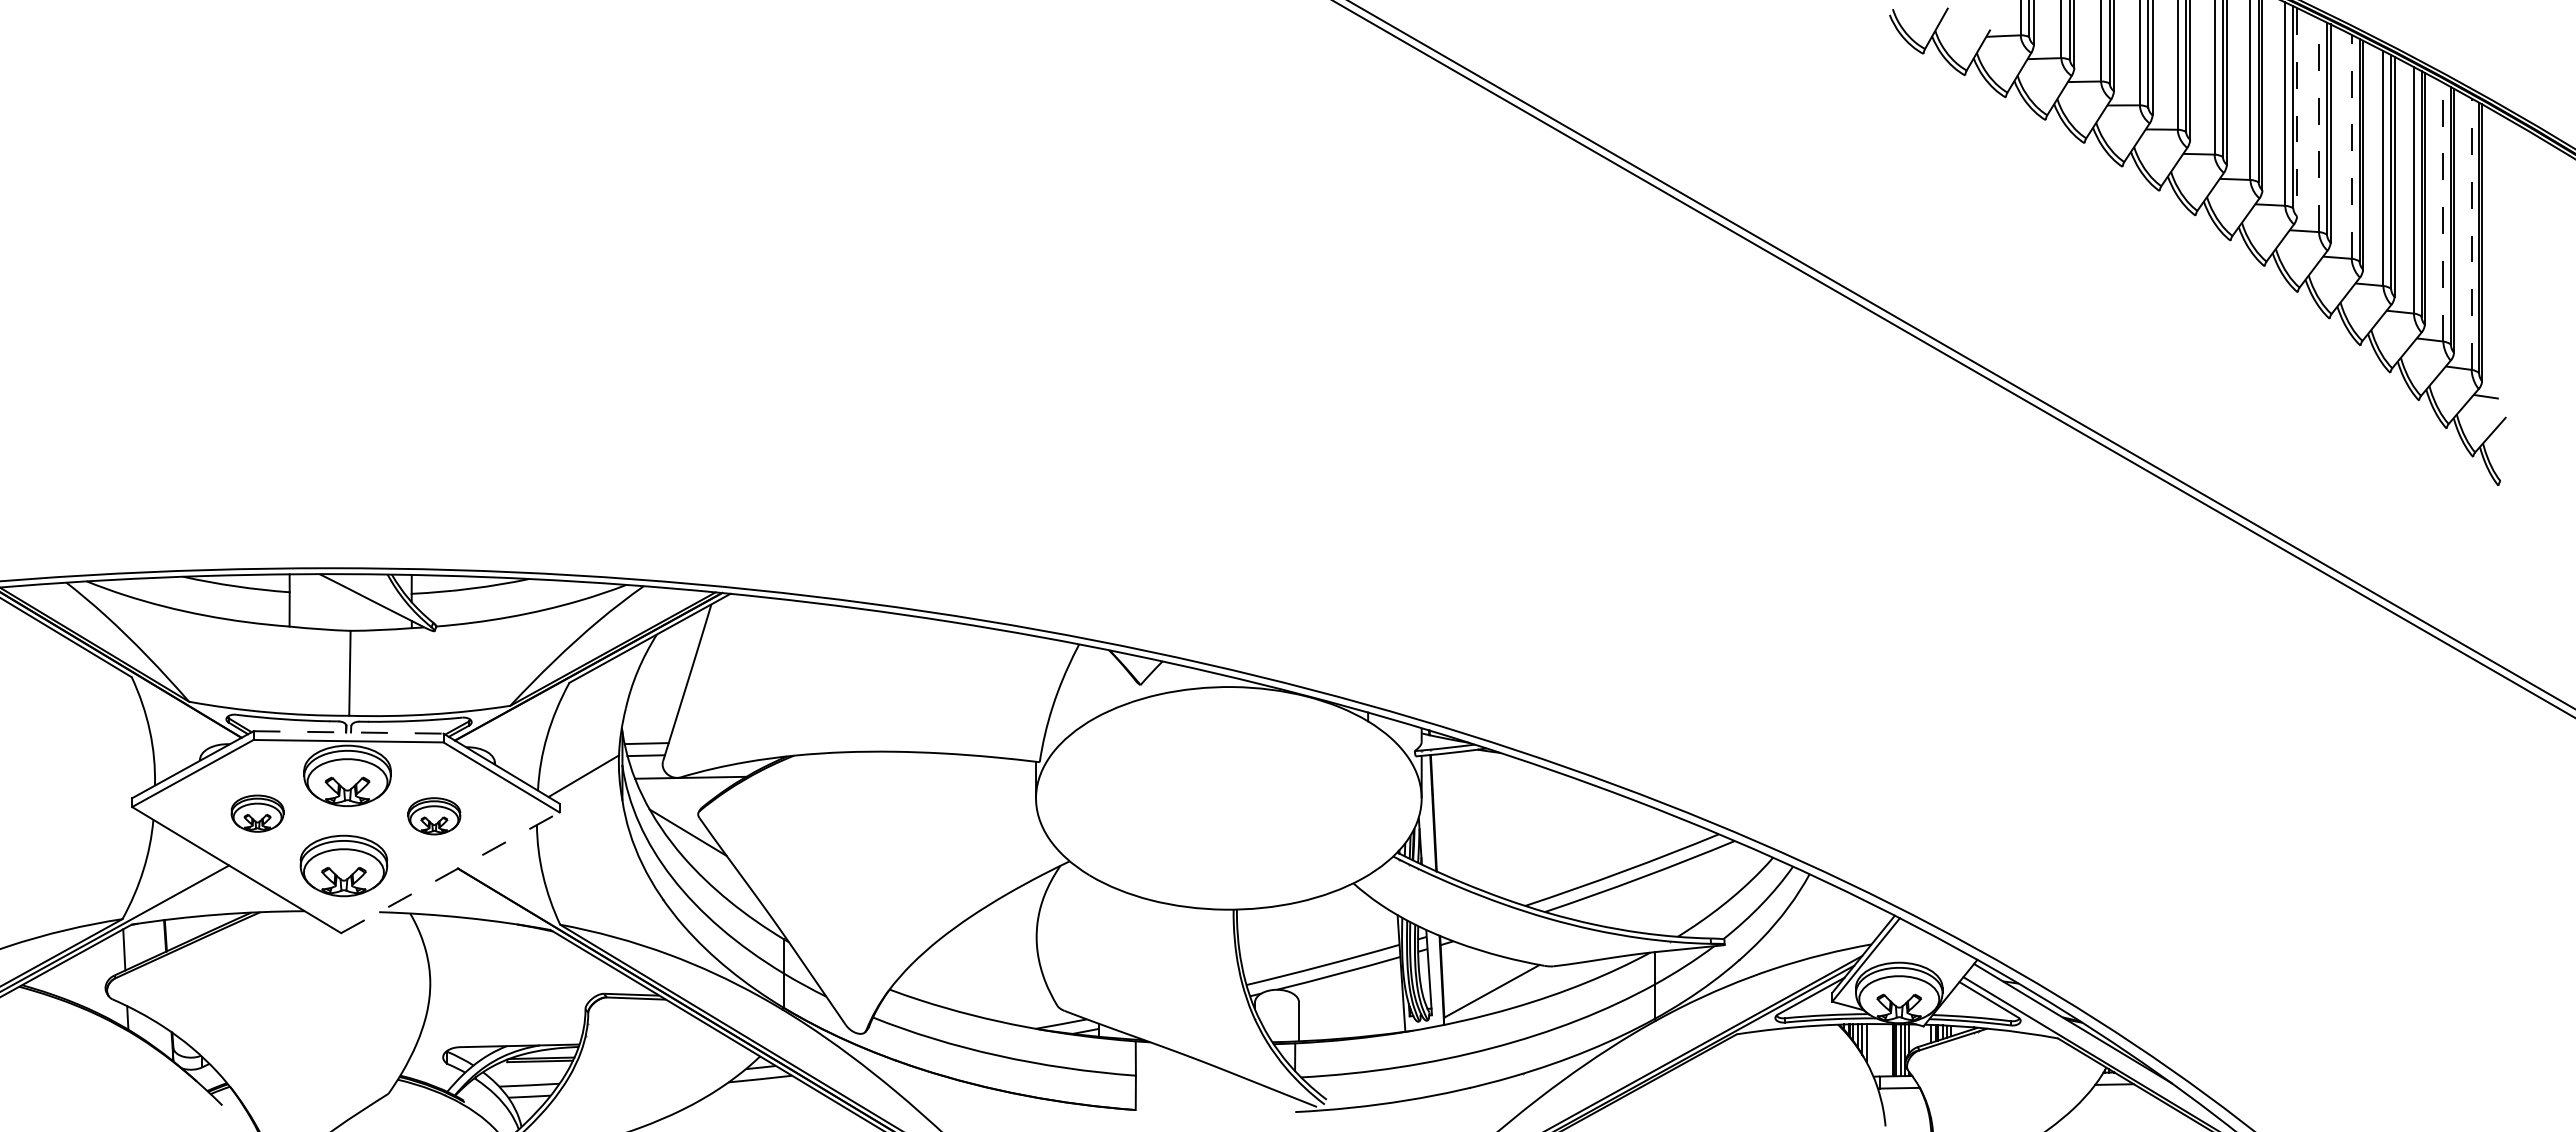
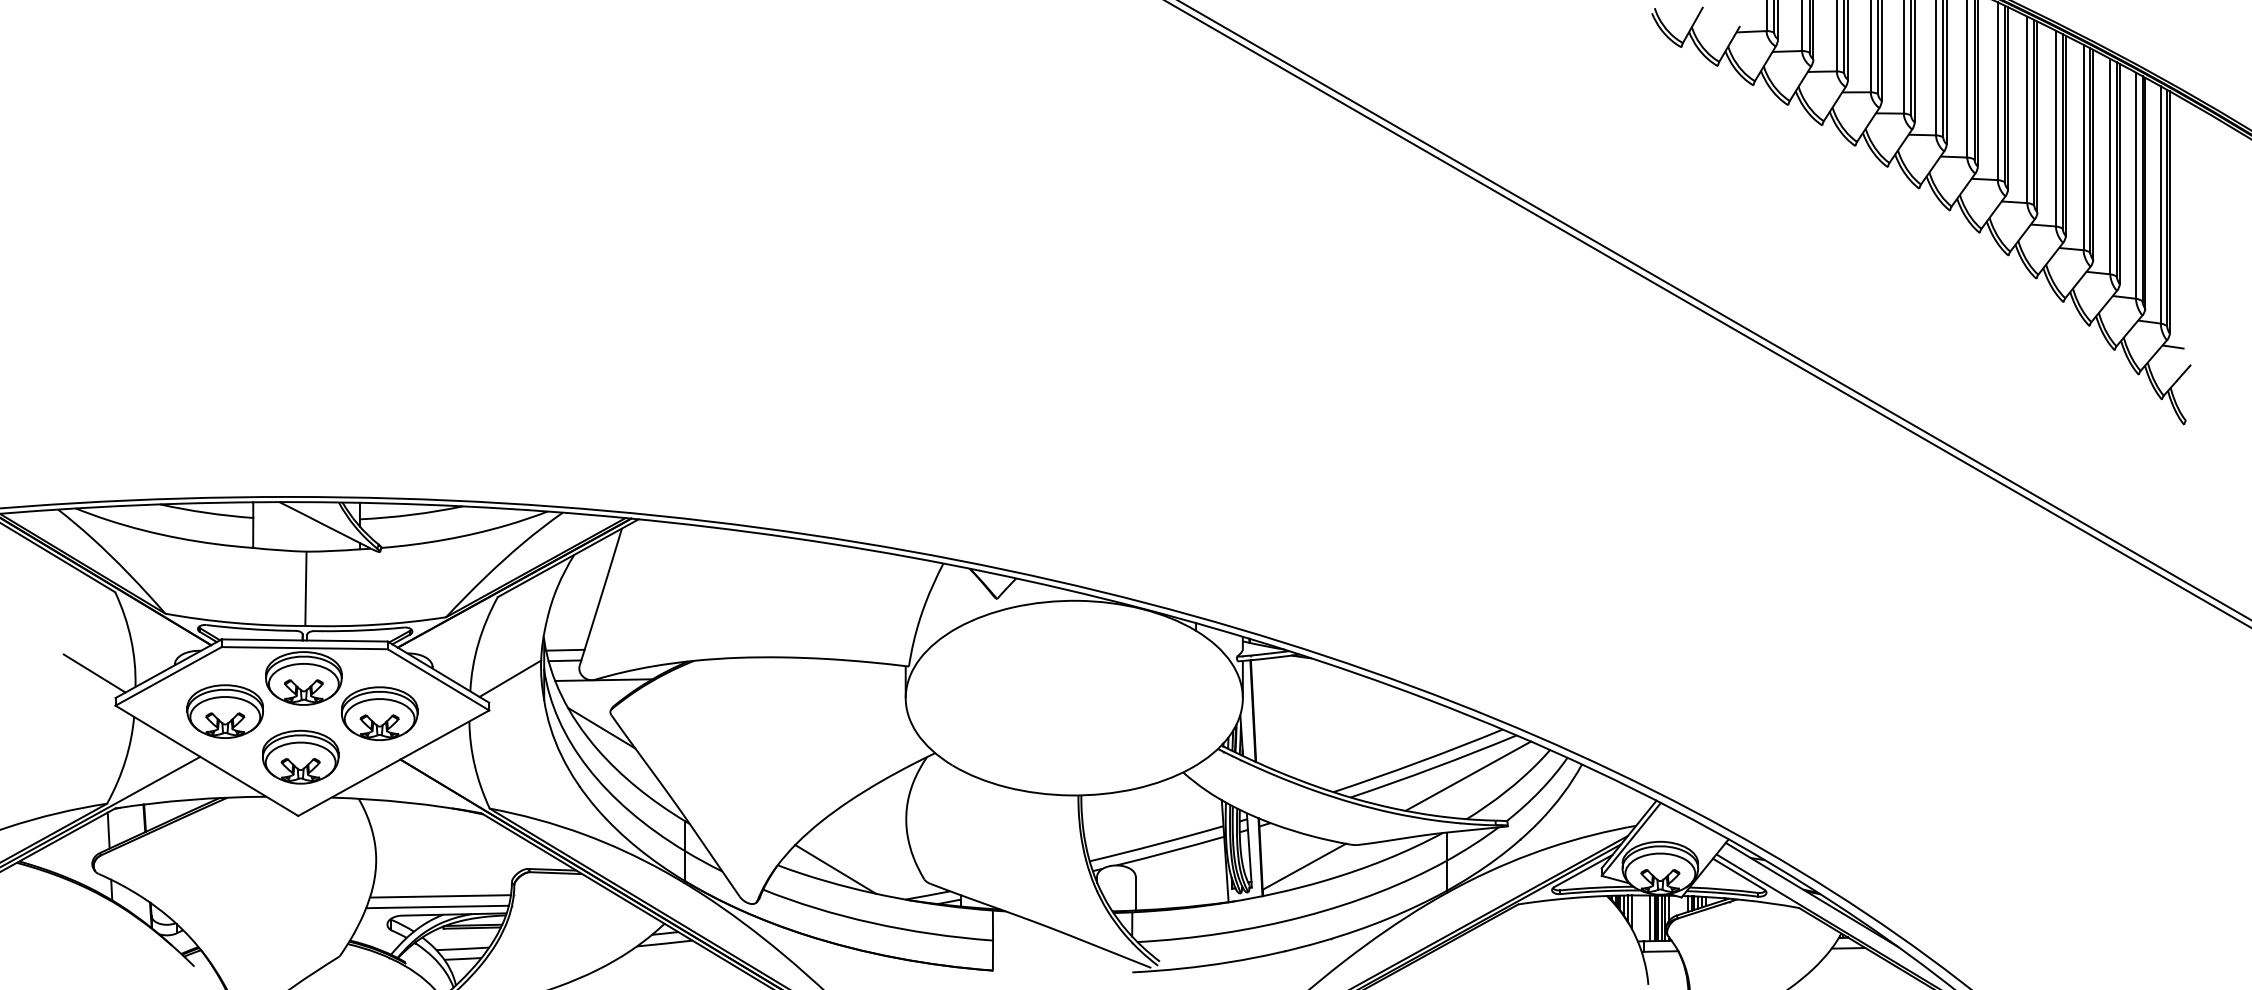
line: (2297, 112) -> (2008, 98), dashed -> solid
line: (2319, 125) -> (2027, 109), dashed -> solid
line: (2351, 146) -> (2055, 128), dashed -> solid
line: (2443, 211) -> (2136, 185), dashed -> solid
line: (2471, 234) -> (2160, 205), dashed -> solid
line: (348, 732) -> (304, 640), dashed -> solid
line: (107, 769) -> (94, 672), added
part: (257, 813) -> (225, 711), size x1.67
part: (434, 816) -> (379, 713), size x1.67
line: (450, 872) -> (393, 762), dashed -> solid
line: (1679, 887) -> (1468, 776), added
line: (955, 994) -> (835, 869), added
line: (503, 1024) -> (440, 895), added
line: (500, 1036) -> (437, 906), added
line: (1887, 1050) -> (1650, 918), added

